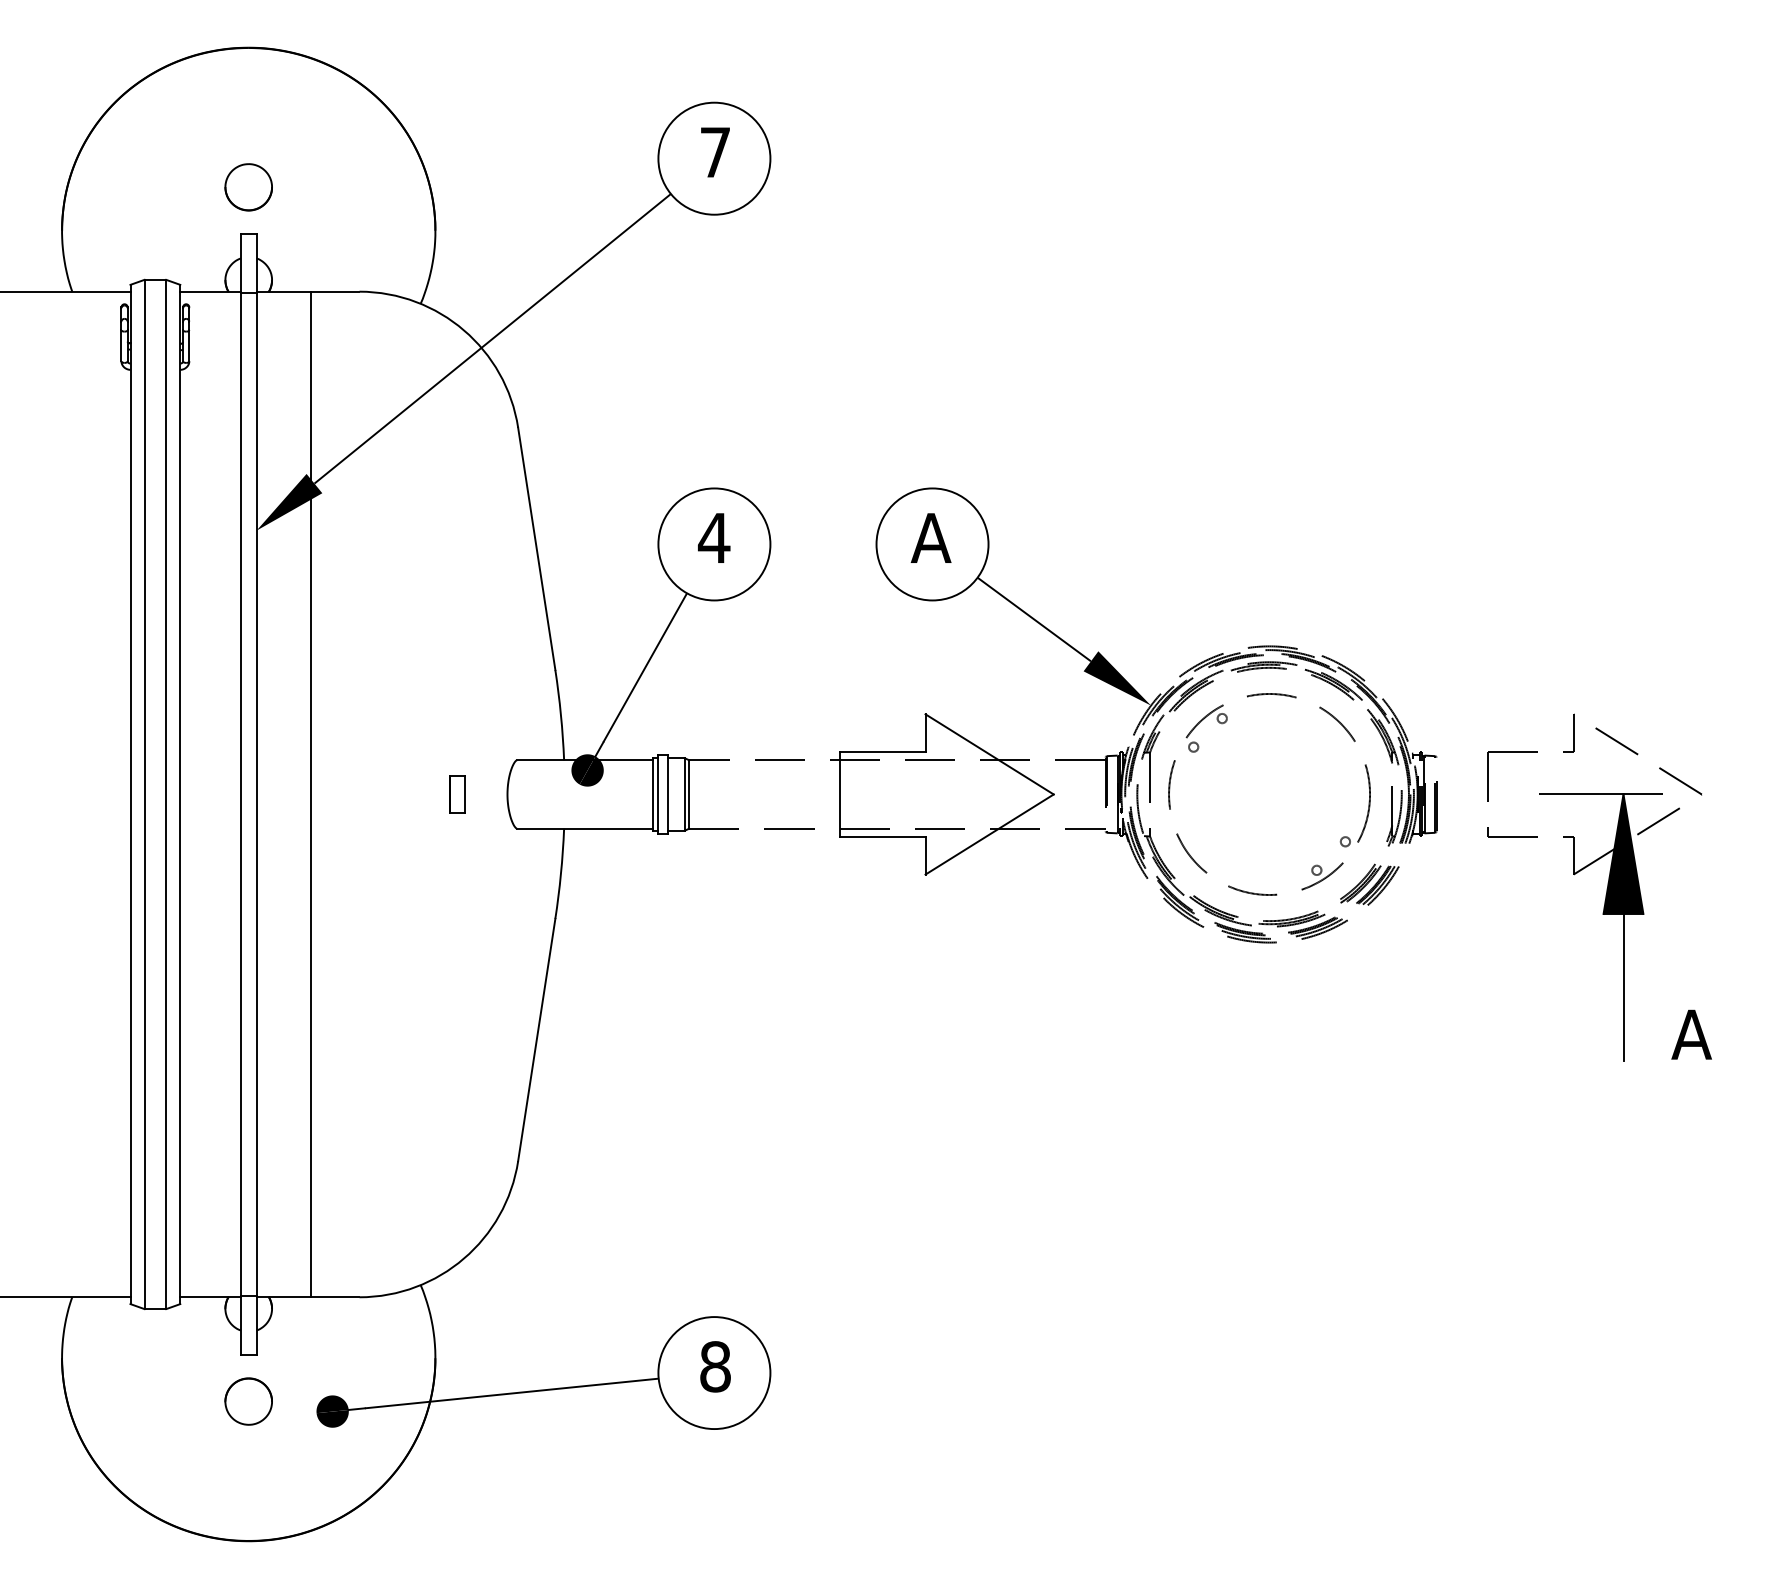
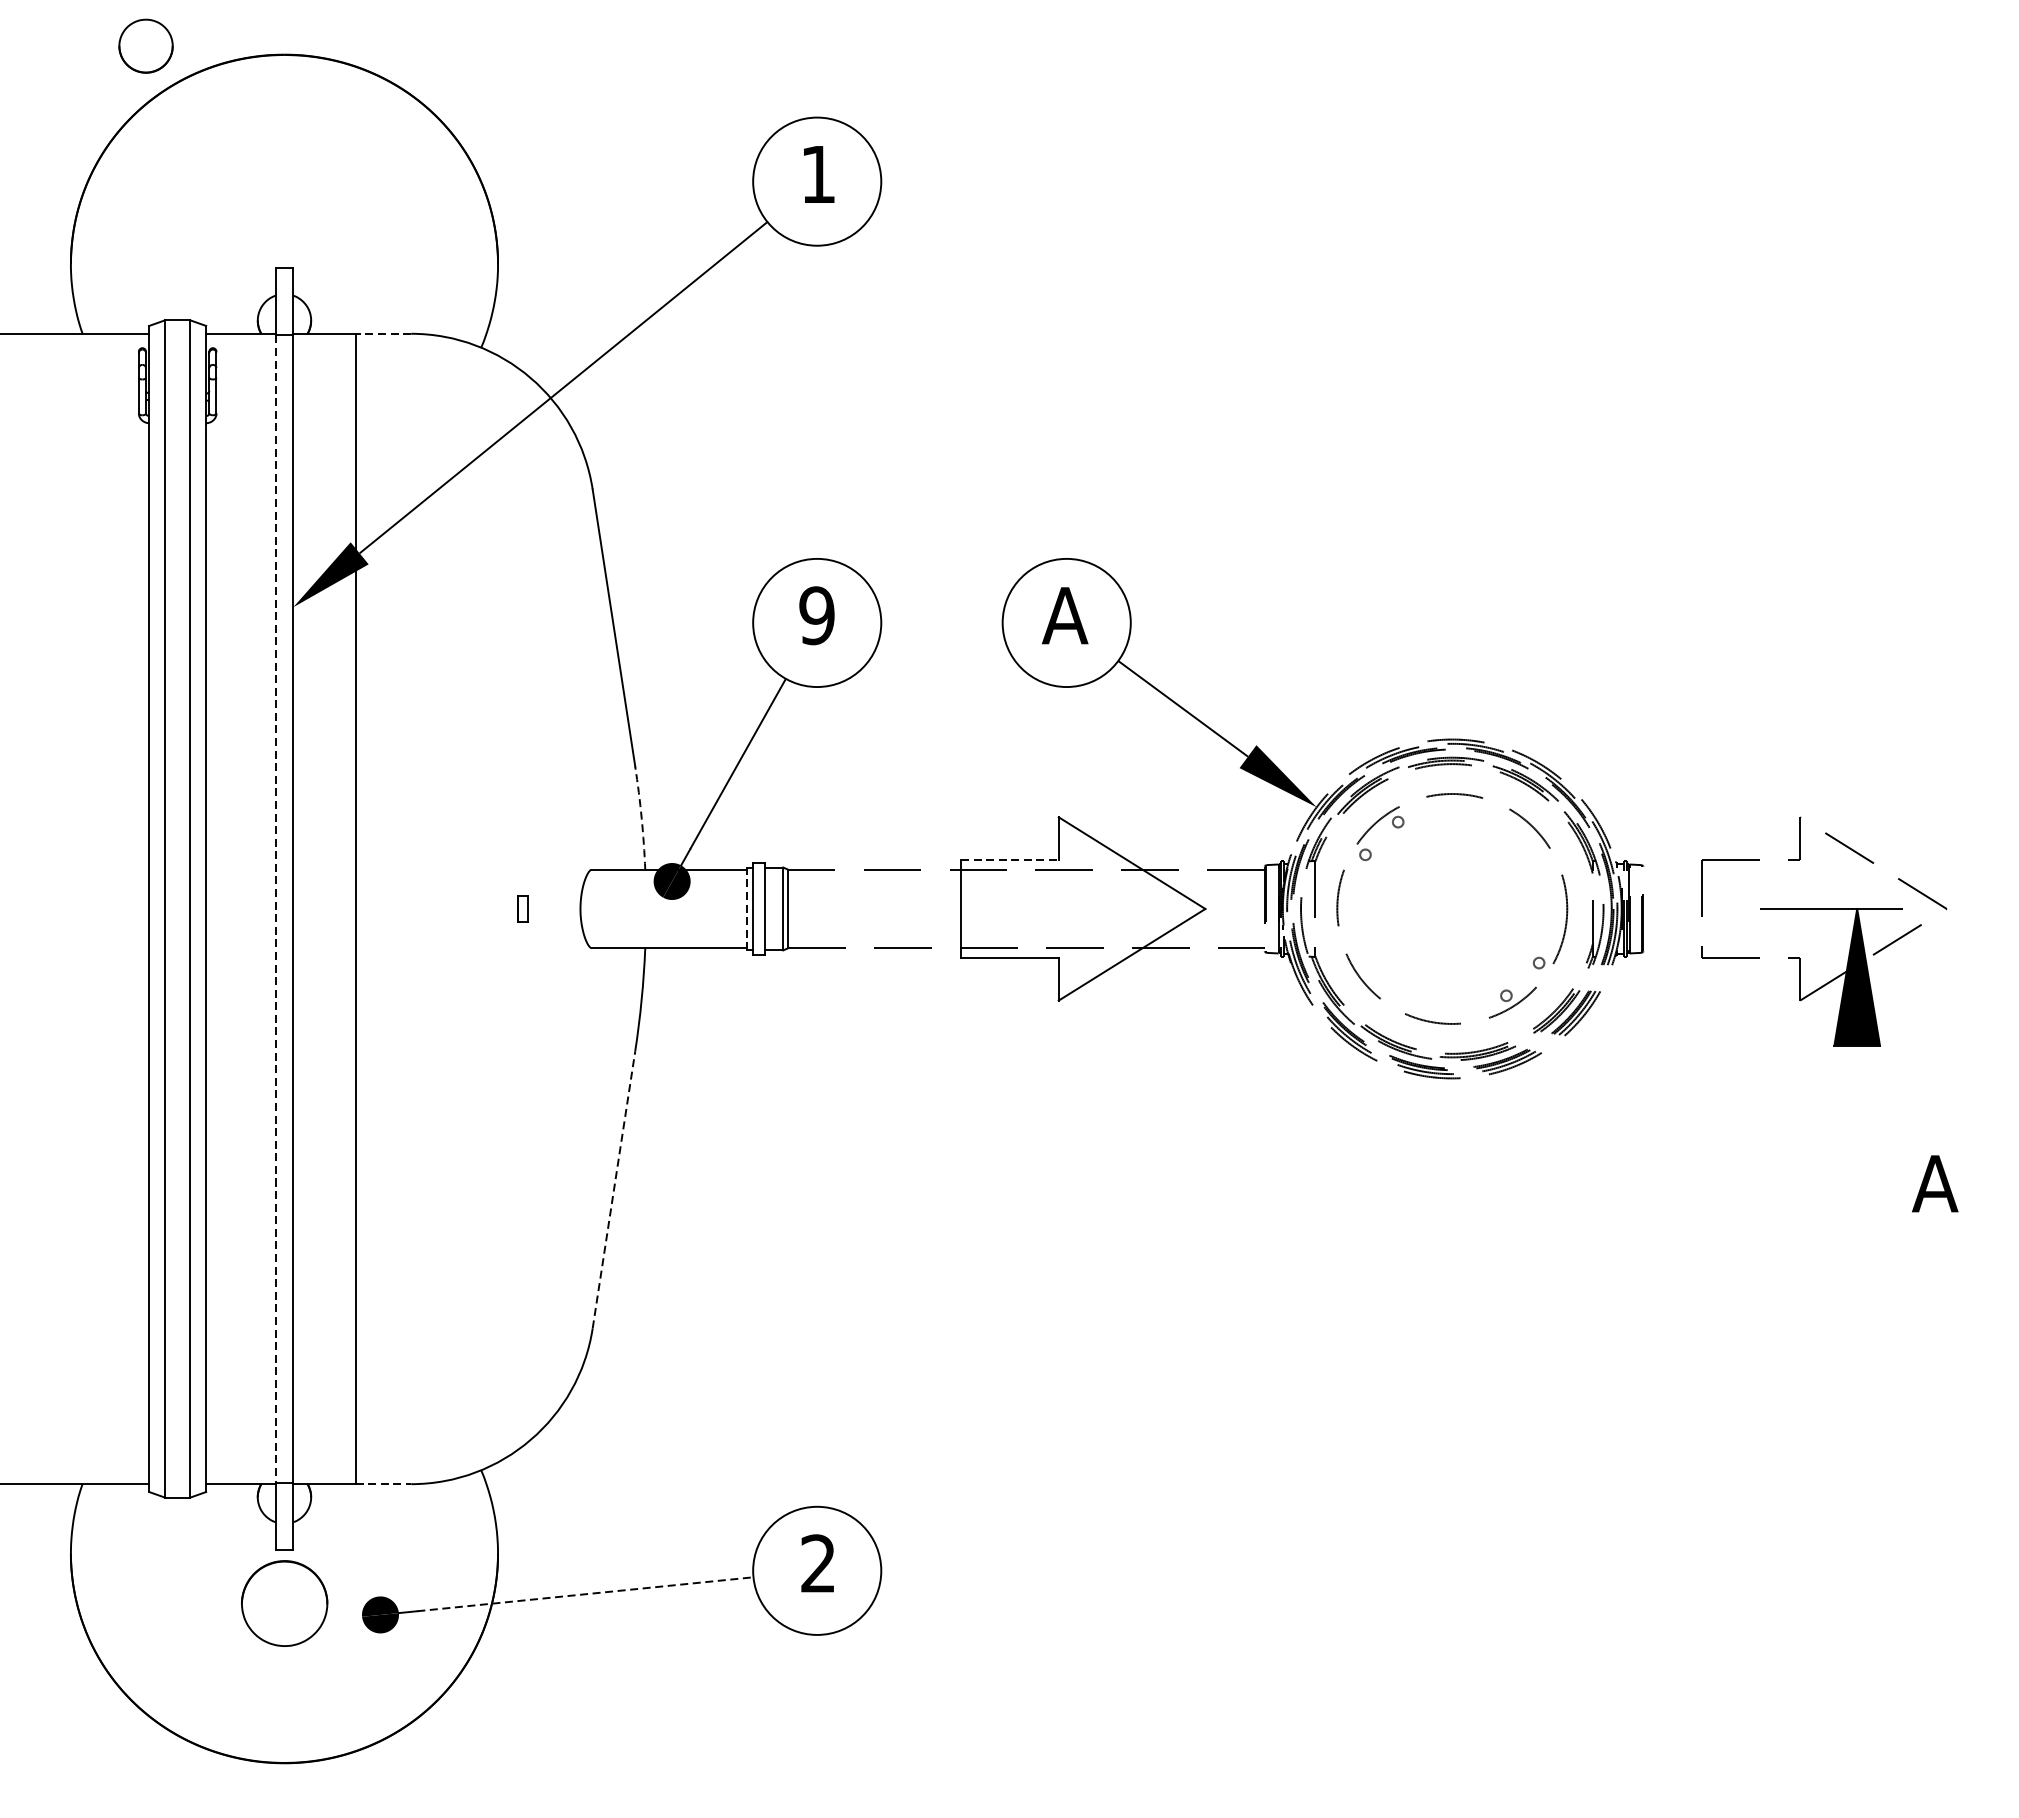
text: (715, 152) -> (818, 174), 7 -> 1
part: (248, 187) -> (145, 46), moved
line: (334, 291) -> (382, 333), solid -> dashed
text: (713, 537) -> (816, 614), 4 -> 9
arc: (560, 715) -> (641, 818), solid -> dashed
line: (882, 751) -> (1009, 859), solid -> dashed
line: (240, 794) -> (275, 909), solid -> dashed
part: (457, 794) -> (523, 909), size x0.6
line: (653, 794) -> (747, 909), solid -> dashed
line: (1623, 986) -> (1857, 1128), removed
line: (536, 1039) -> (613, 1189), solid -> dashed
line: (335, 1297) -> (383, 1484), solid -> dashed
text: (715, 1366) -> (818, 1563), 8 -> 2
line: (511, 1393) -> (585, 1594), solid -> dashed
part: (248, 1401) -> (284, 1603), size x1.6

